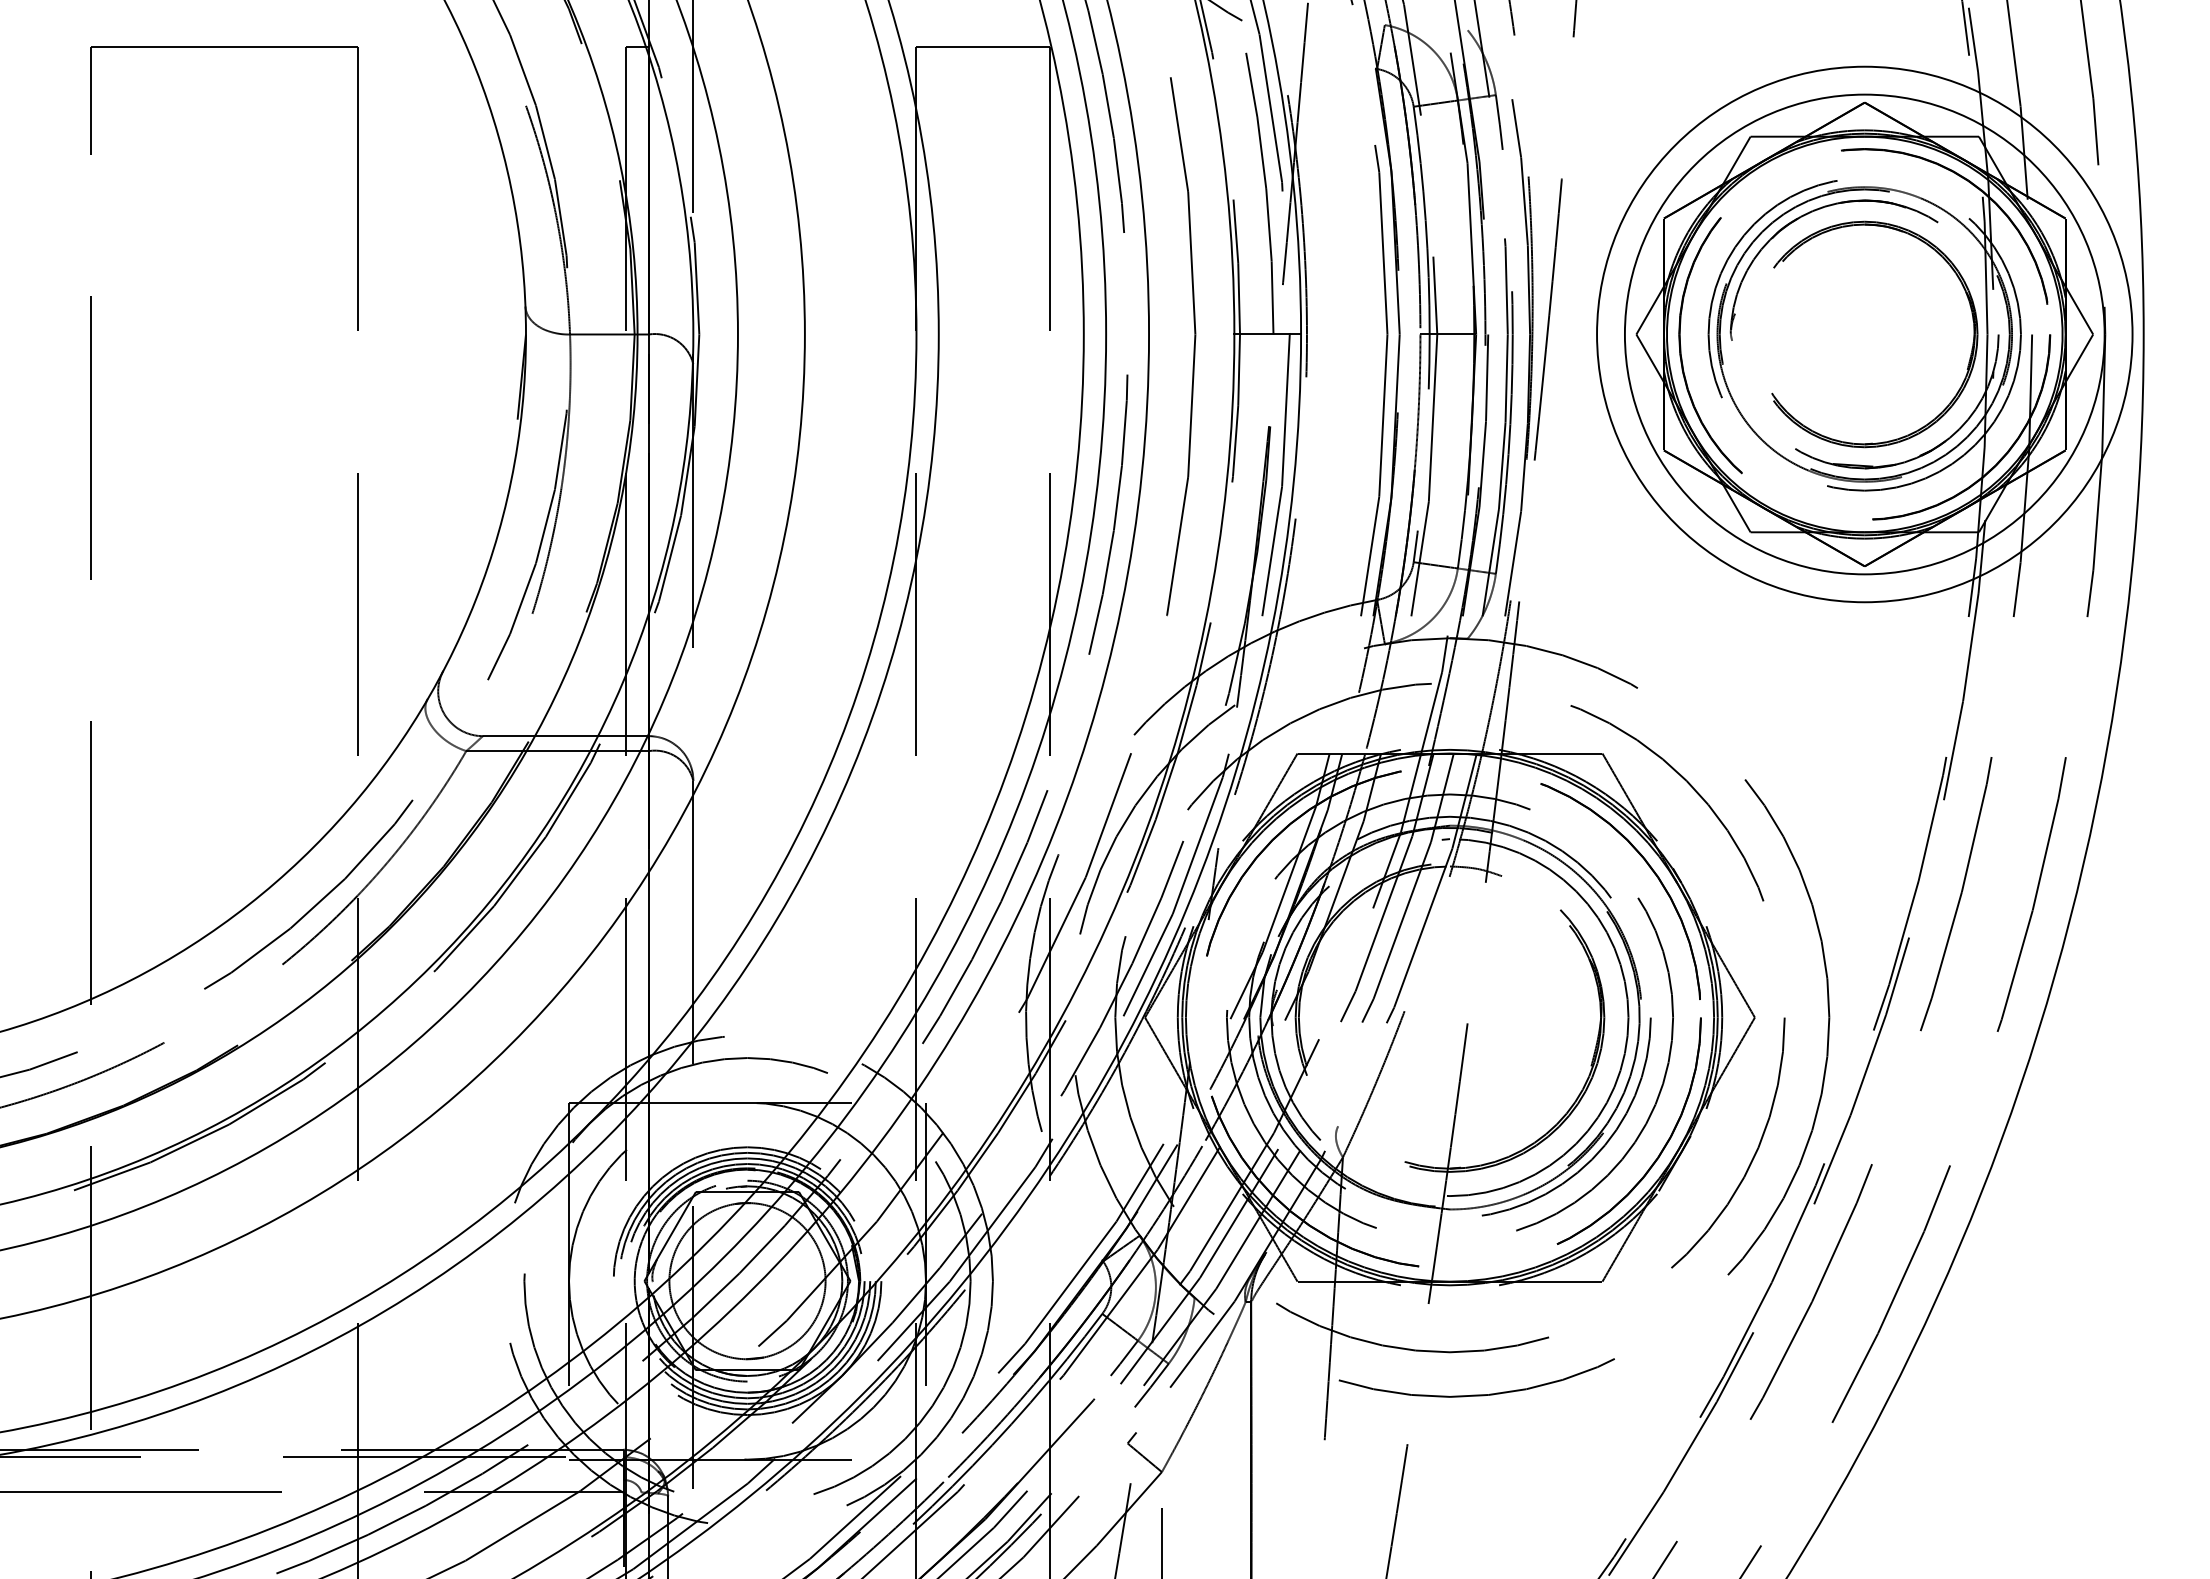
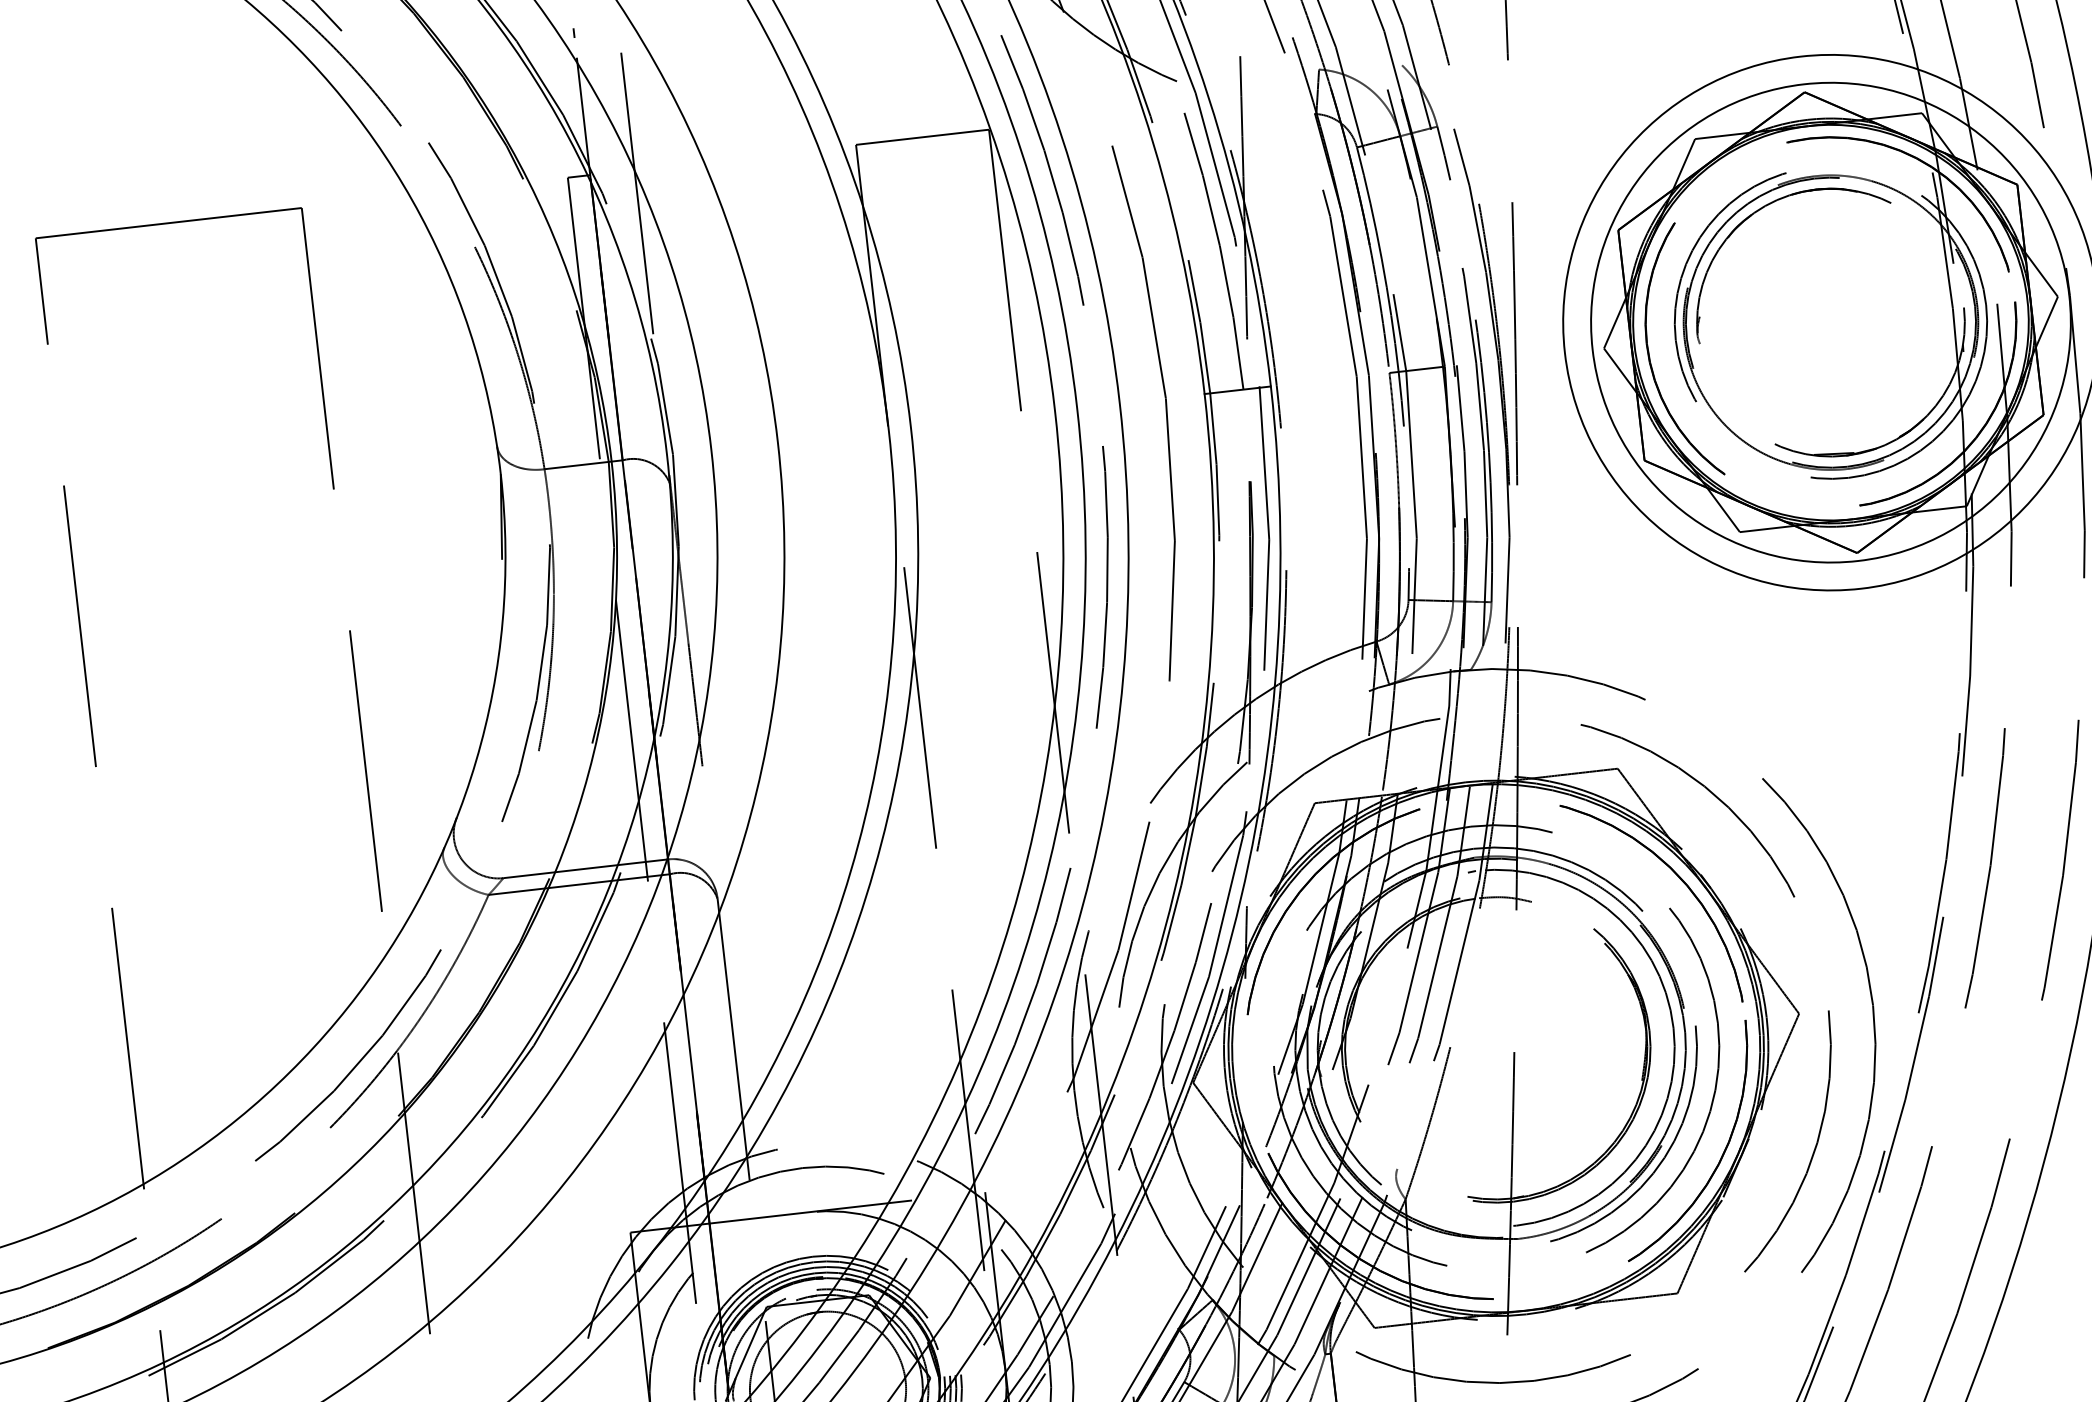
part: (1969, 357) -> (1937, 333), removed

